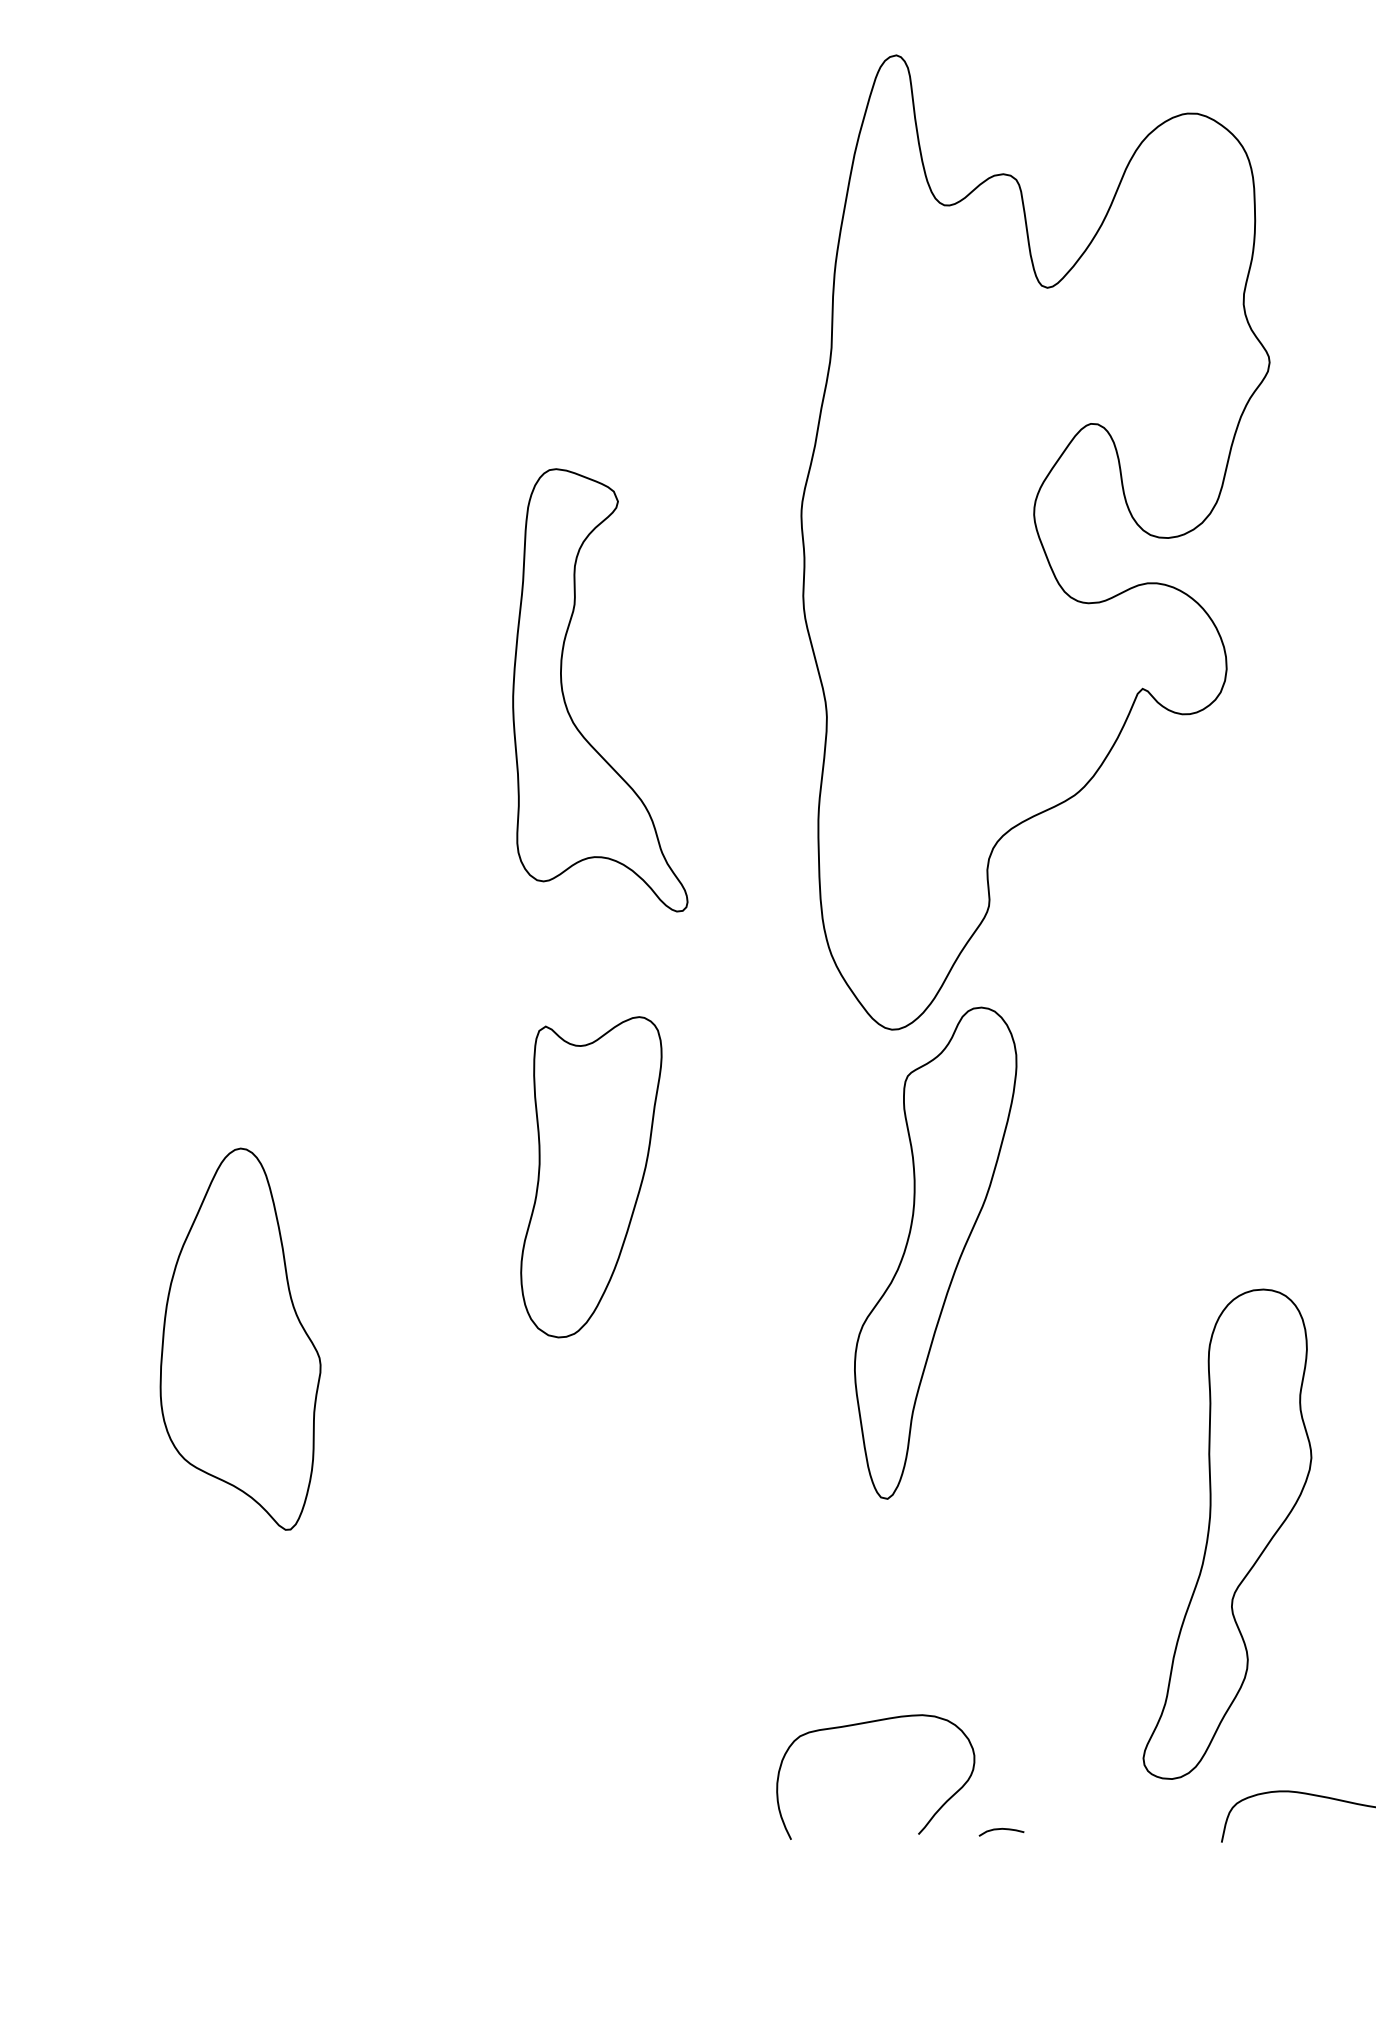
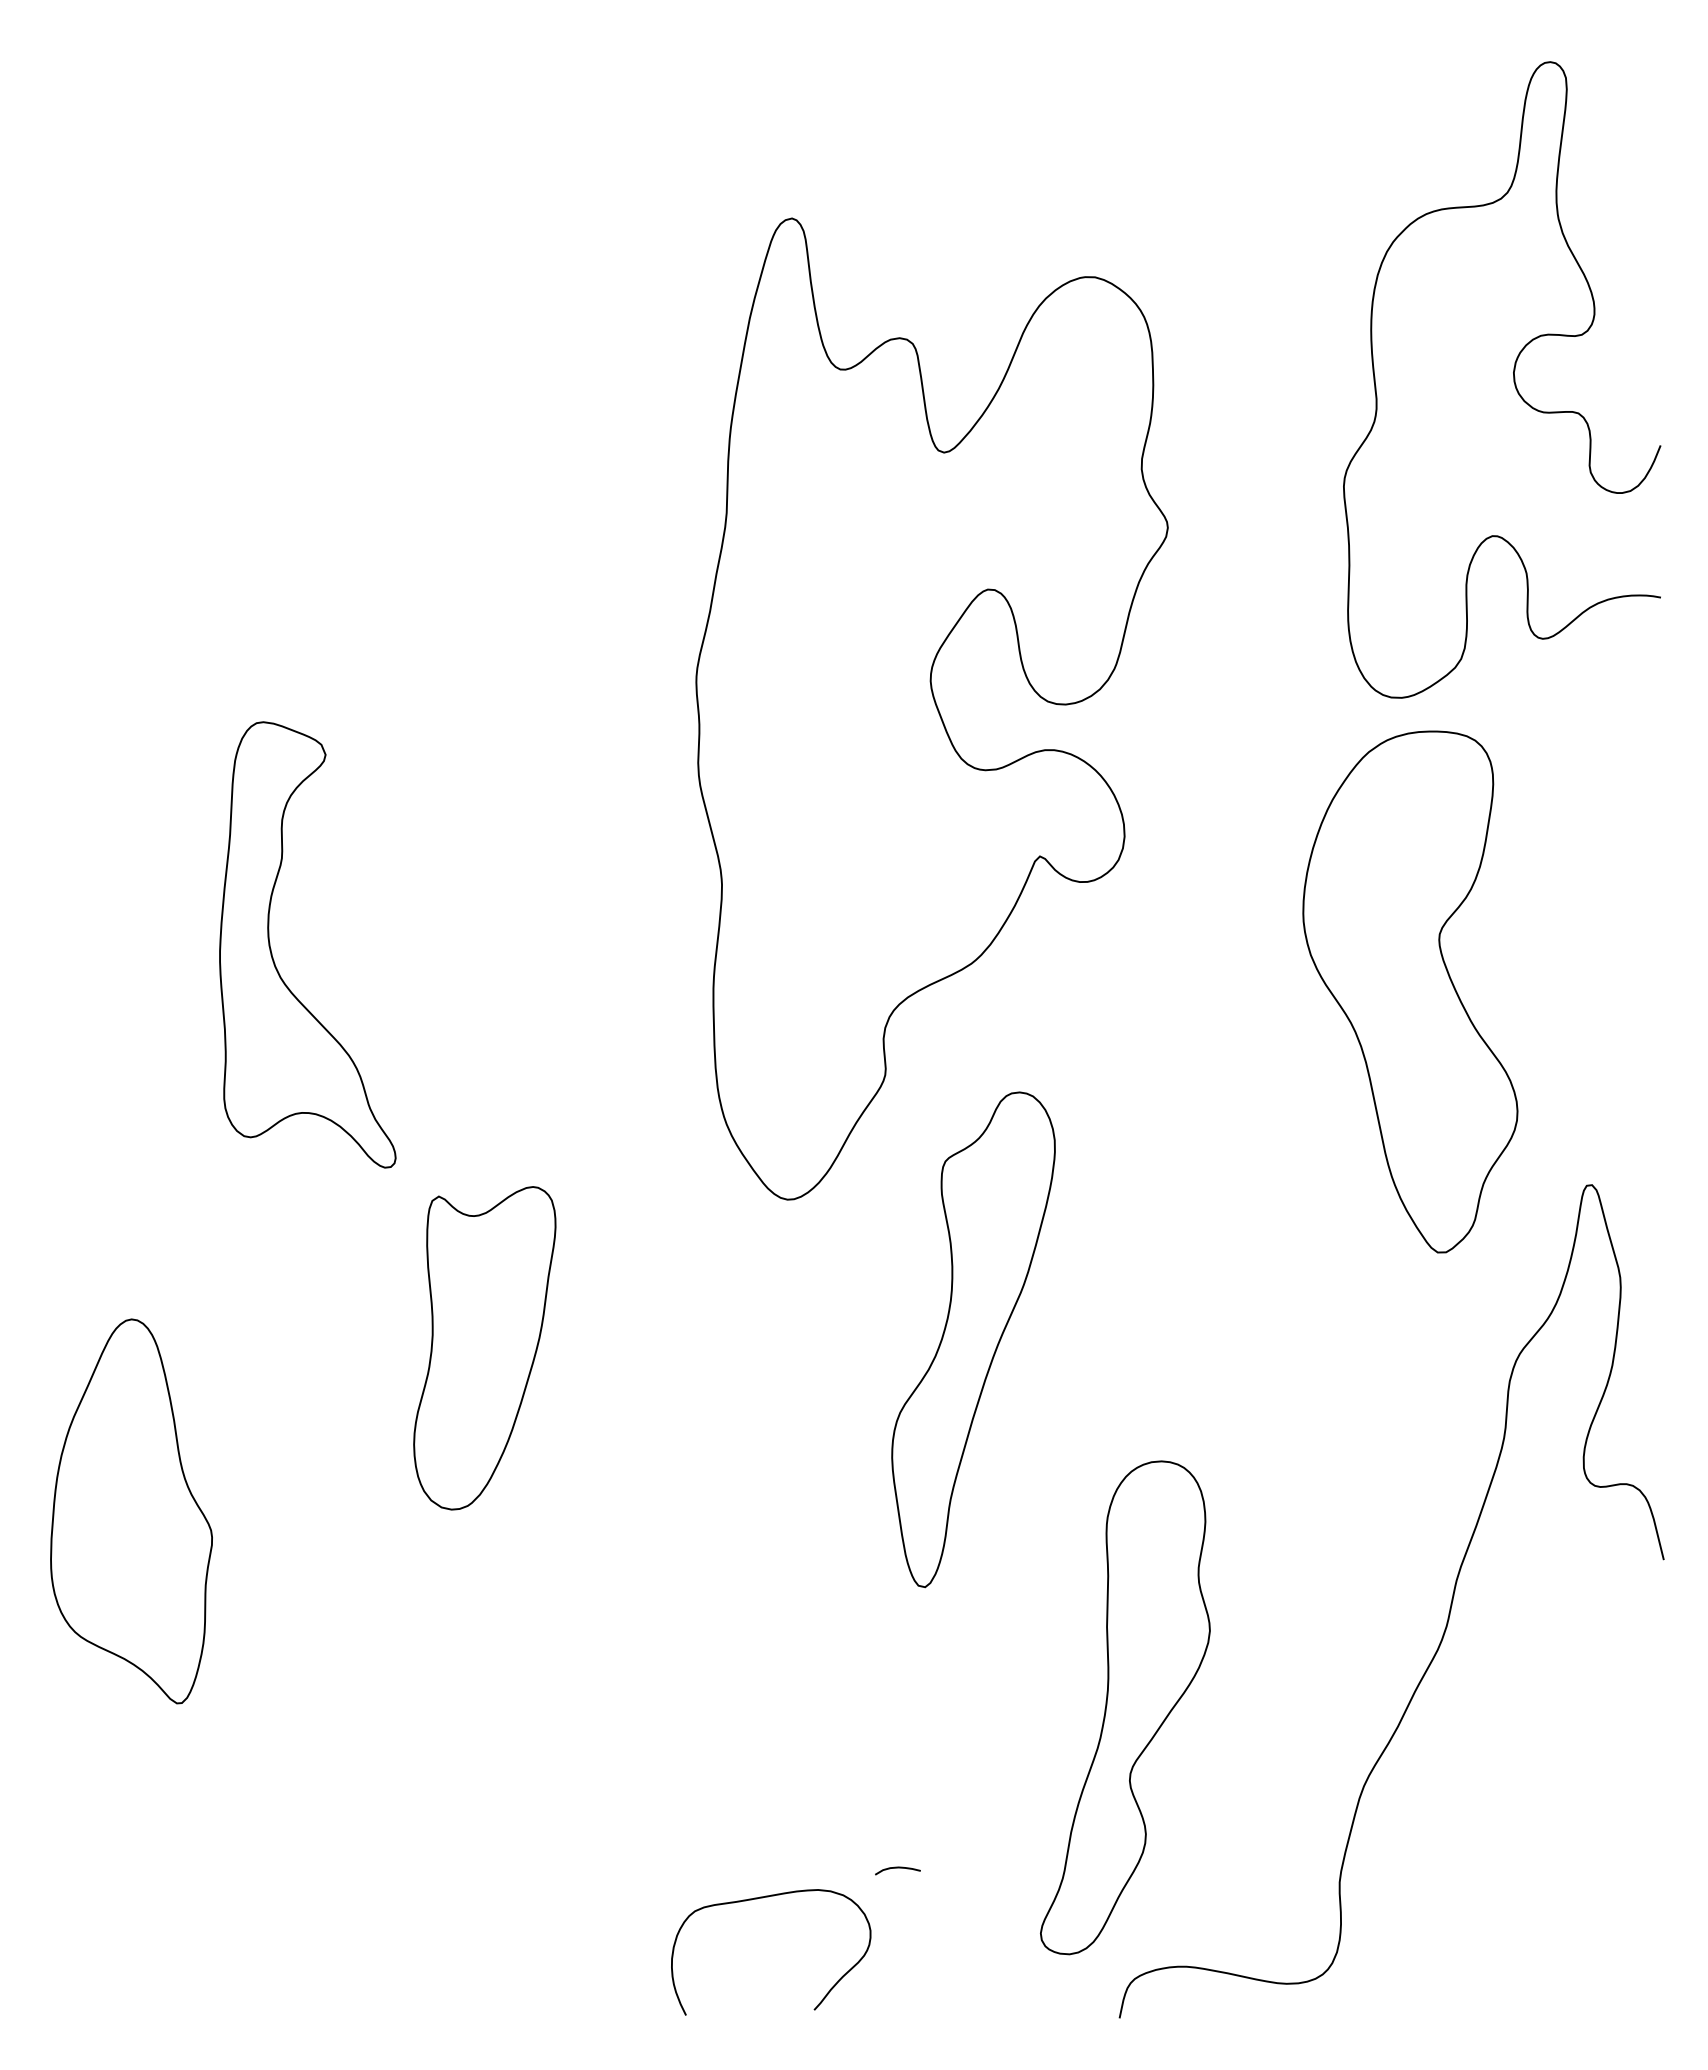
part: (565, 698) -> (272, 953), moved
part: (935, 1252) -> (973, 1339), moved
curve: (1001, 1829) -> (897, 1868), moved

